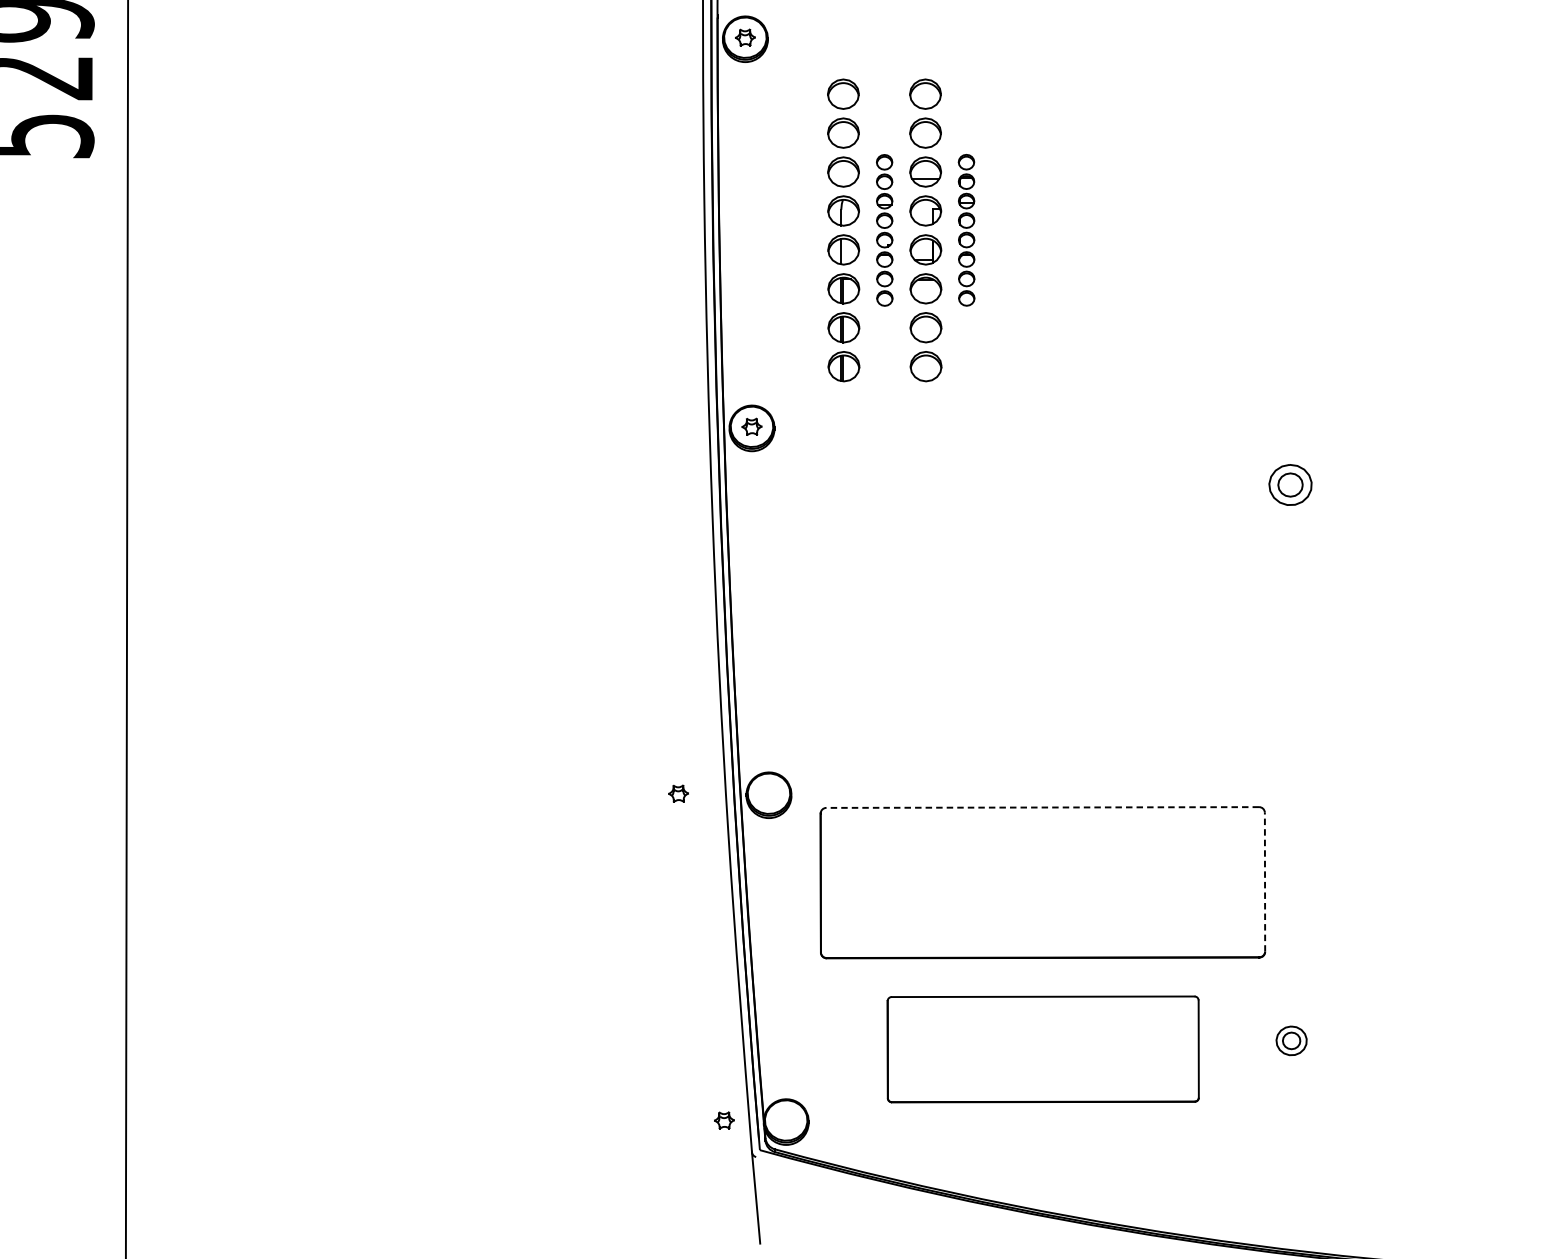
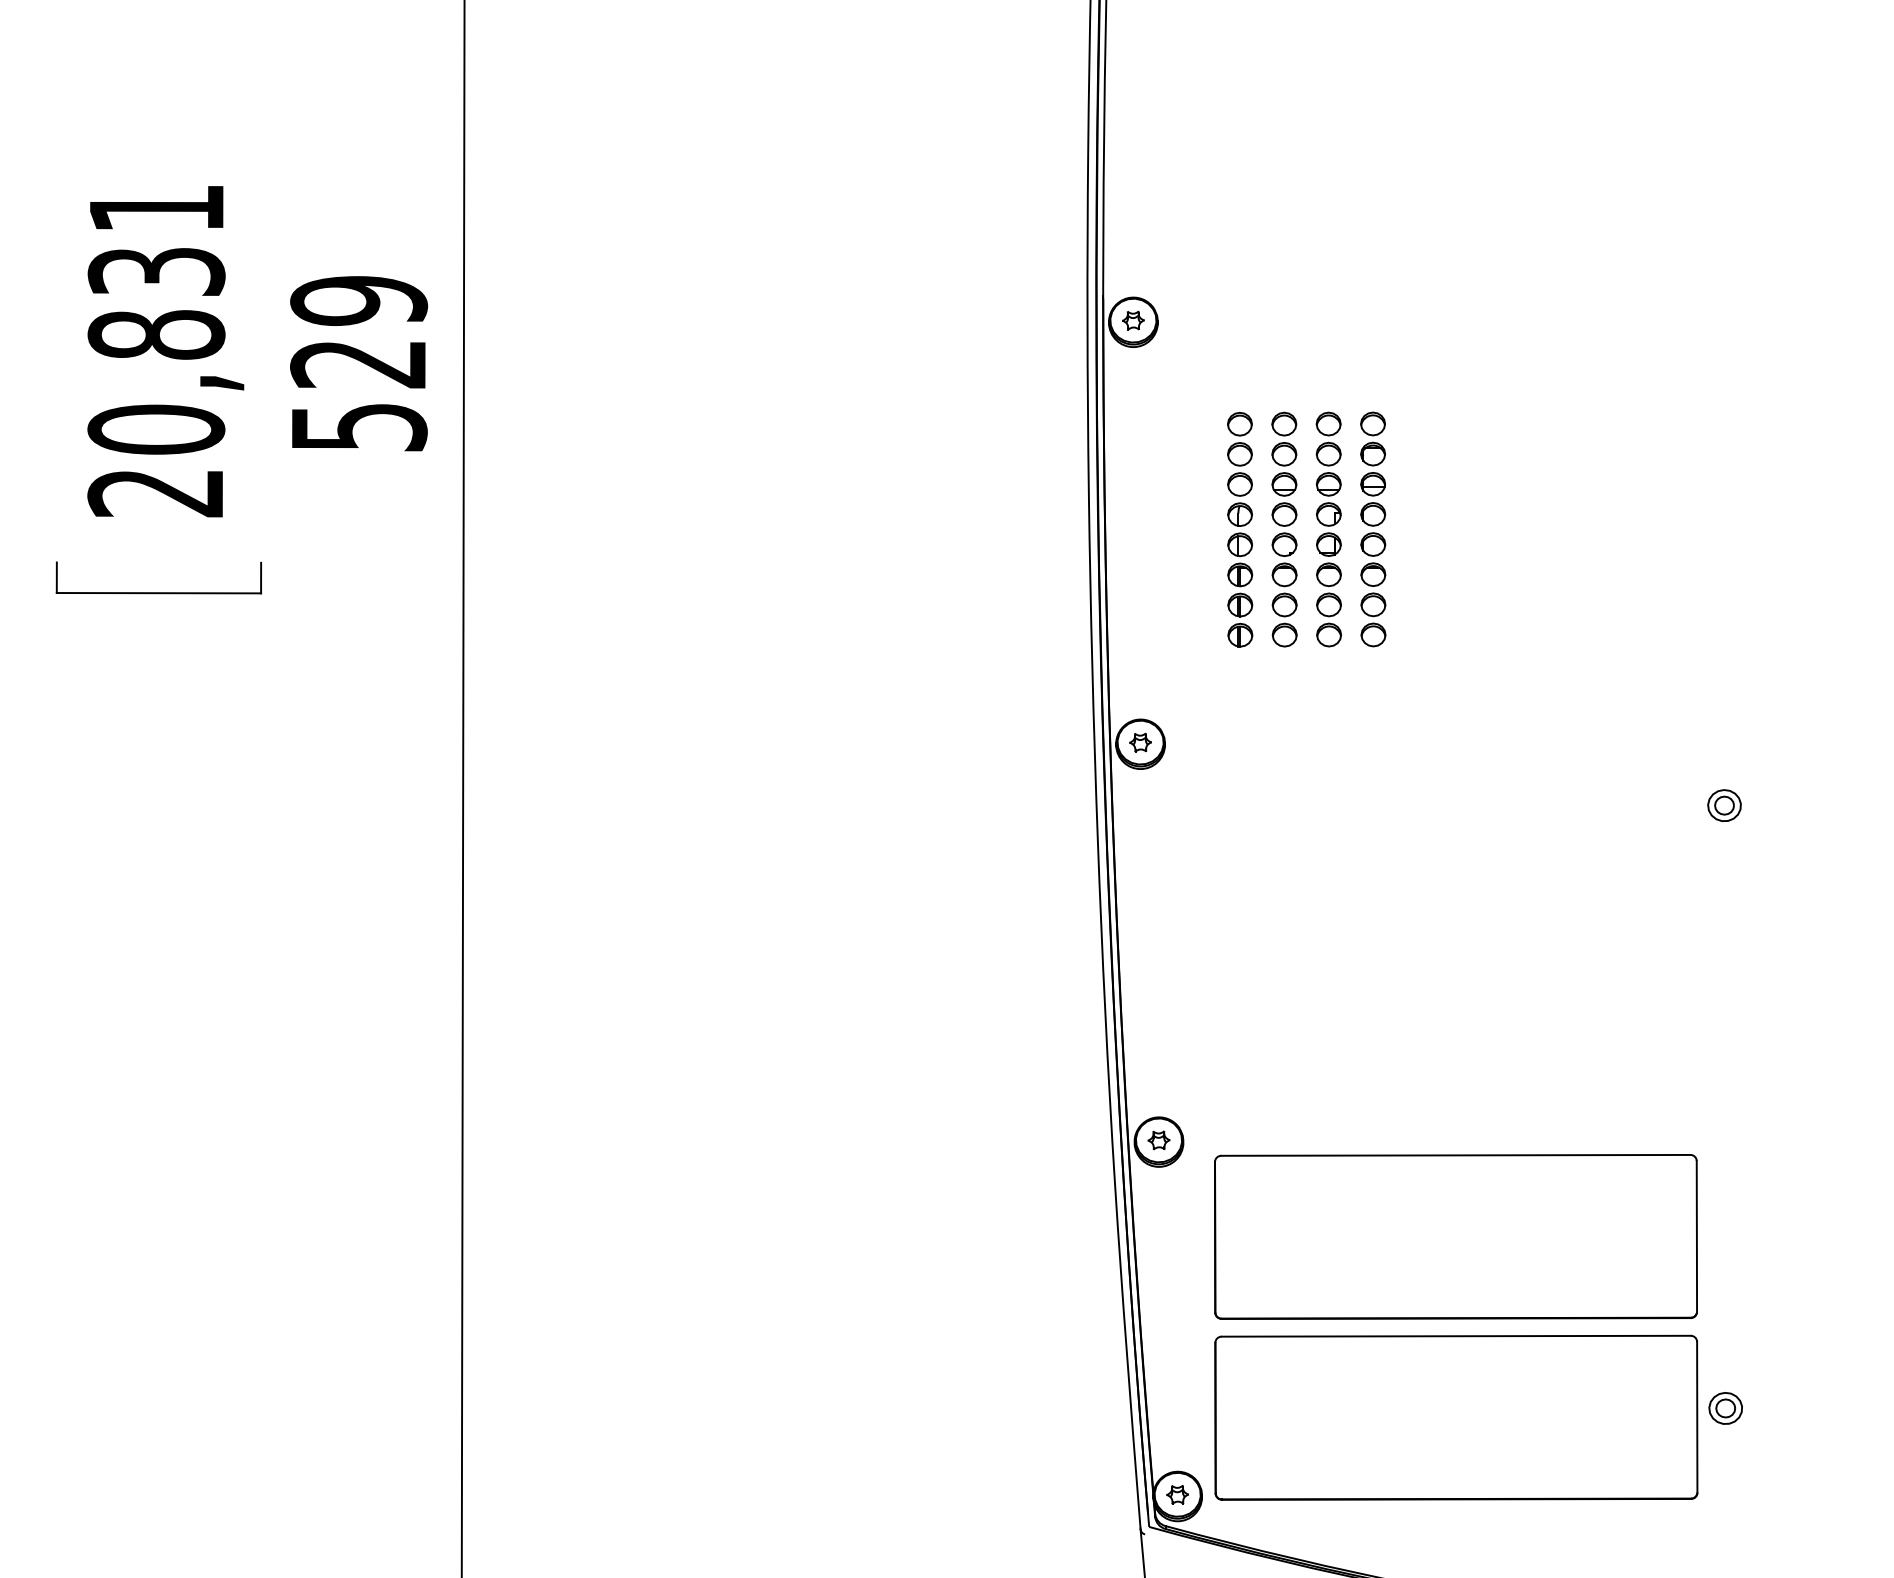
part: (844, 230) -> (1240, 529), size x0.71
part: (884, 230) -> (1284, 529), size x1.43
part: (925, 230) -> (1328, 529), size x0.71
part: (966, 230) -> (1373, 529), size x1.43
part: (1290, 484) -> (1724, 805), size x0.71
part: (678, 793) -> (1158, 1140), moved
line: (1042, 807) -> (1455, 1155), dashed -> solid
line: (1264, 881) -> (1696, 1235), dashed -> solid
part: (1043, 1049) -> (1456, 1417), size x1.43
part: (724, 1120) -> (1177, 1494), moved

